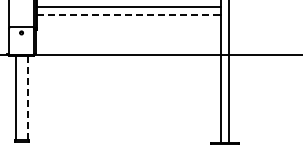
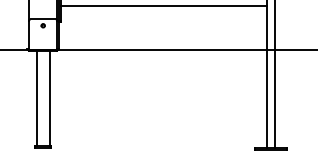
line: (129, 15) -> (163, 6), dashed -> solid
line: (27, 97) -> (49, 97), dashed -> solid

